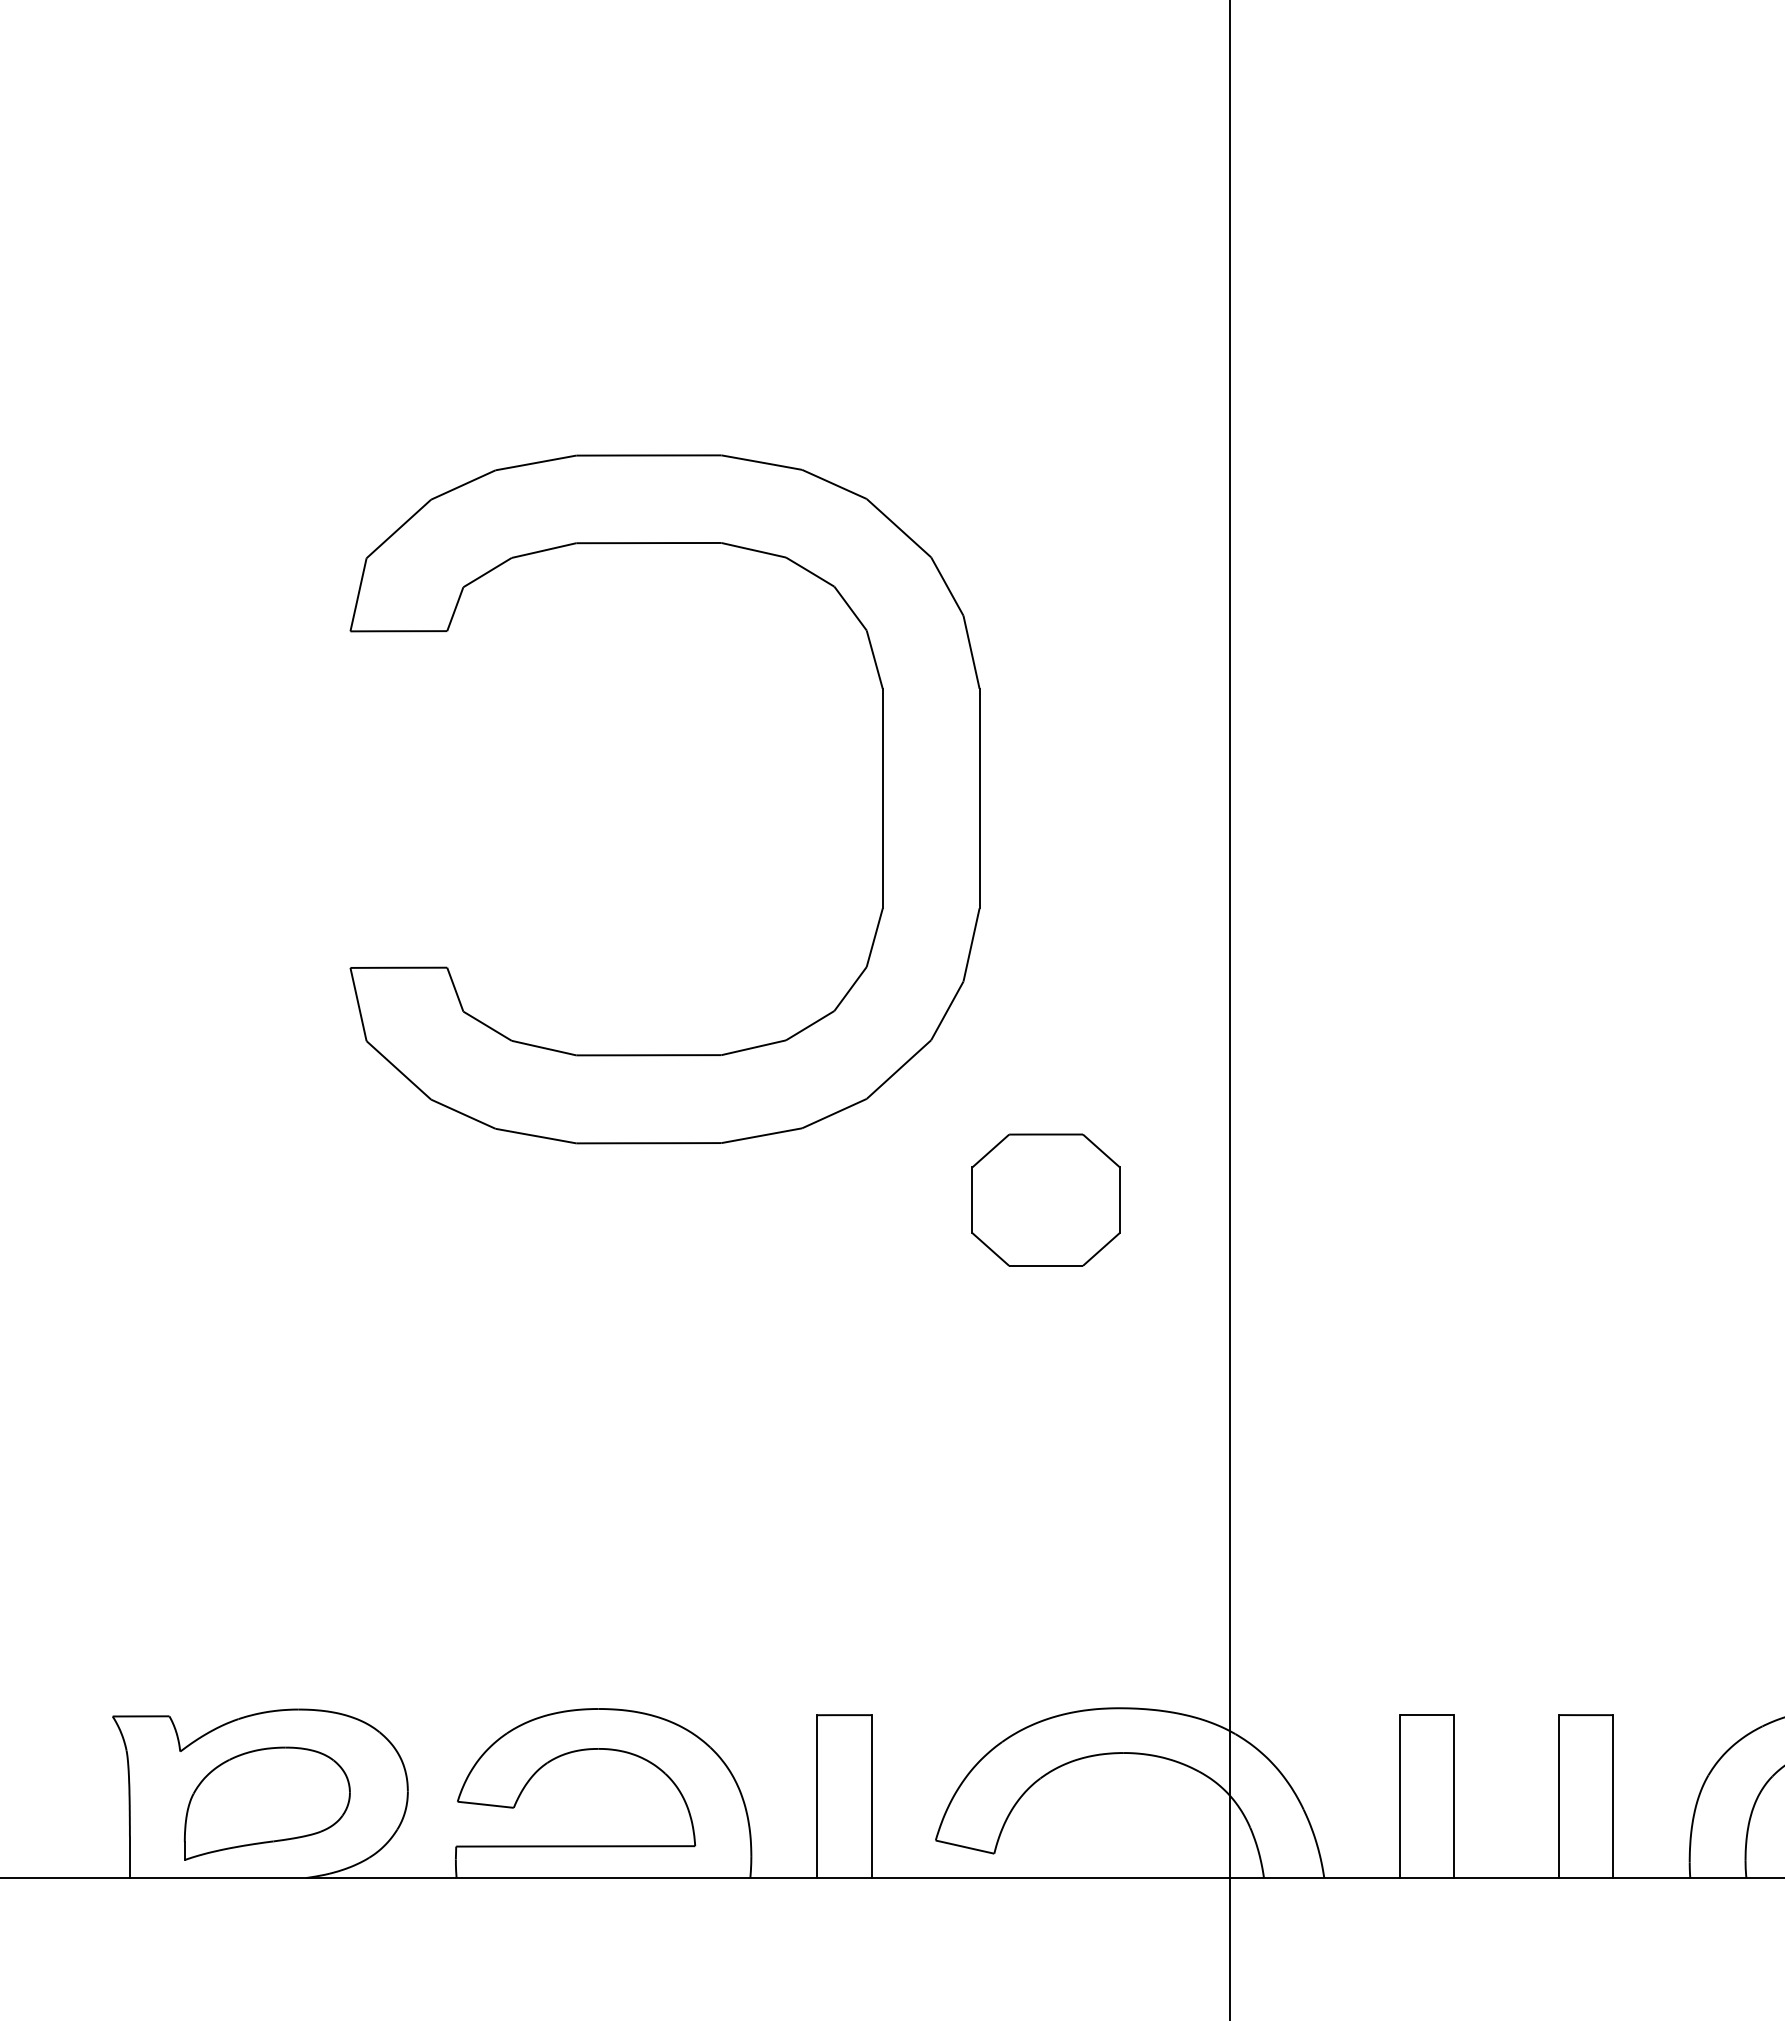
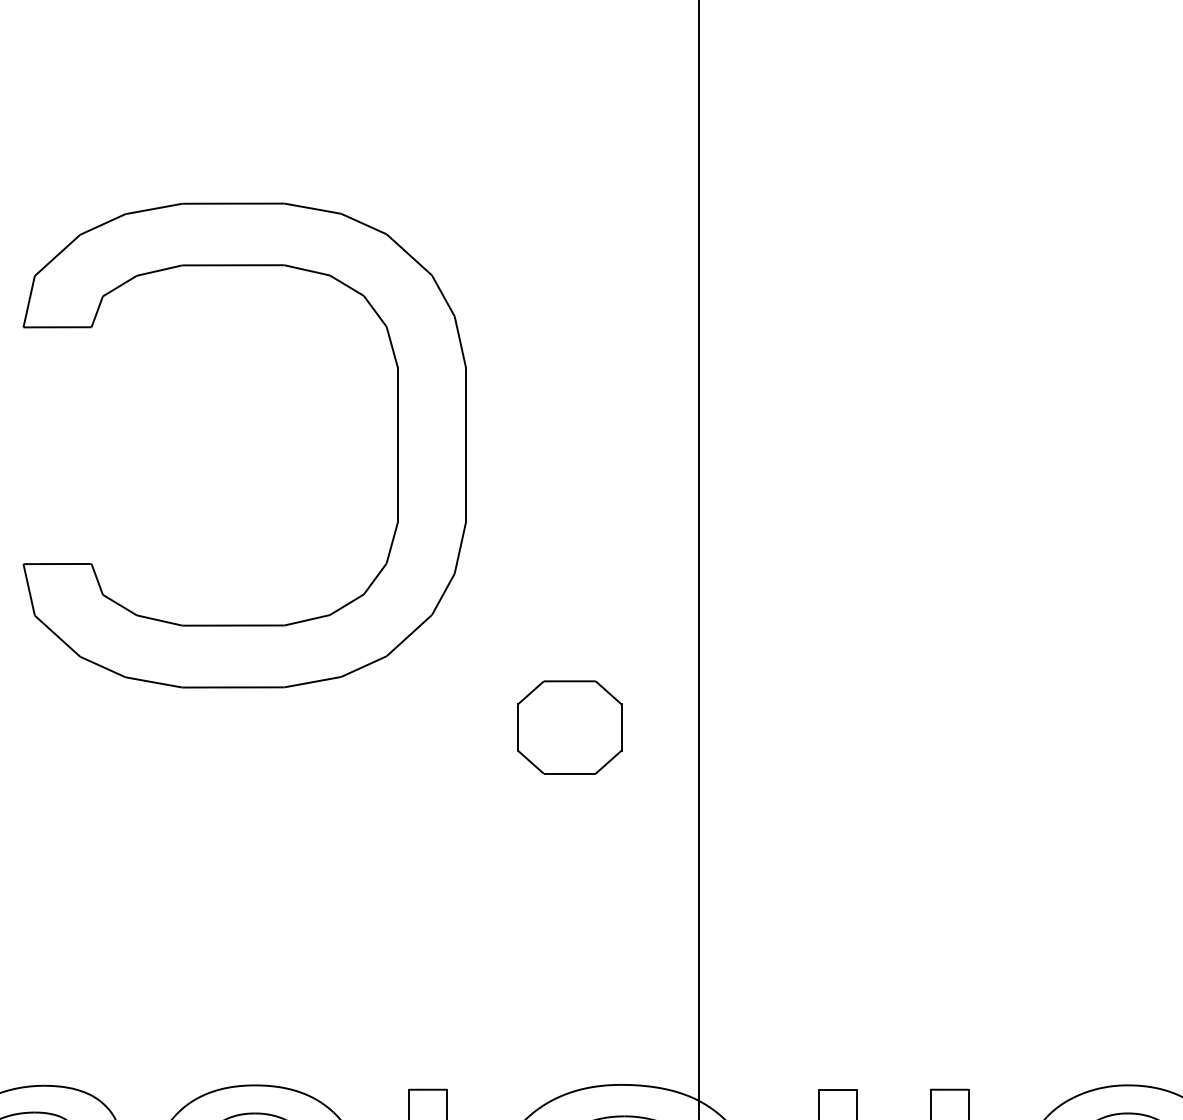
part: (882, 799) -> (397, 445), moved

